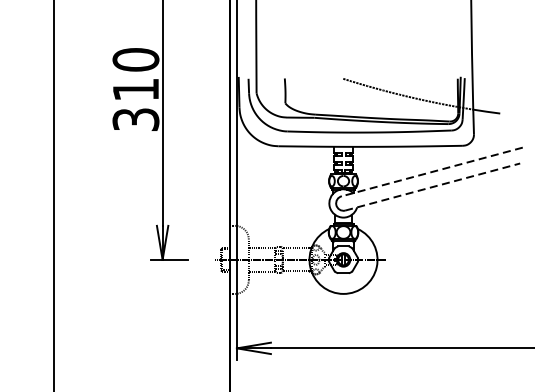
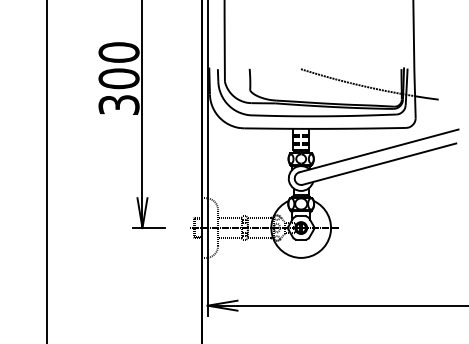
text: (135, 89) -> (118, 78), 310 -> 300
line: (431, 172) -> (378, 151), dashed -> solid
line: (432, 187) -> (379, 164), dashed -> solid

